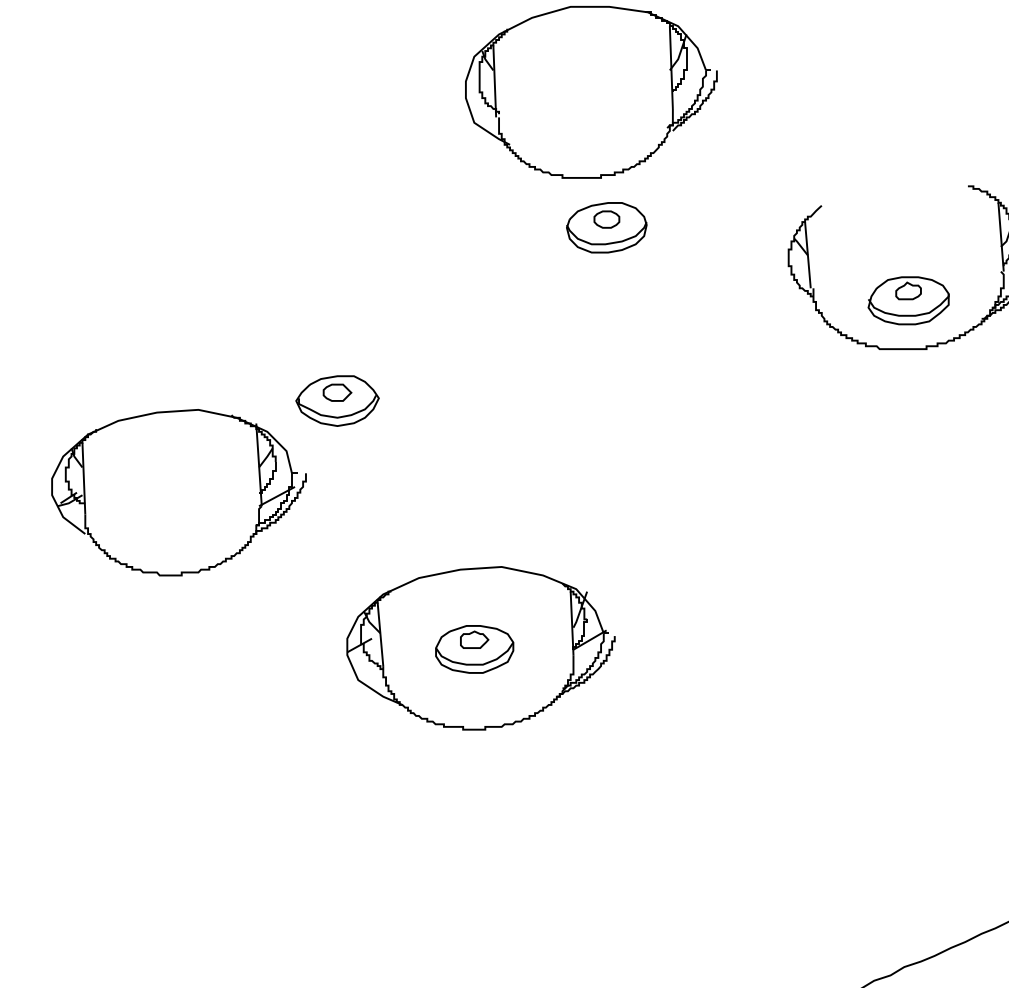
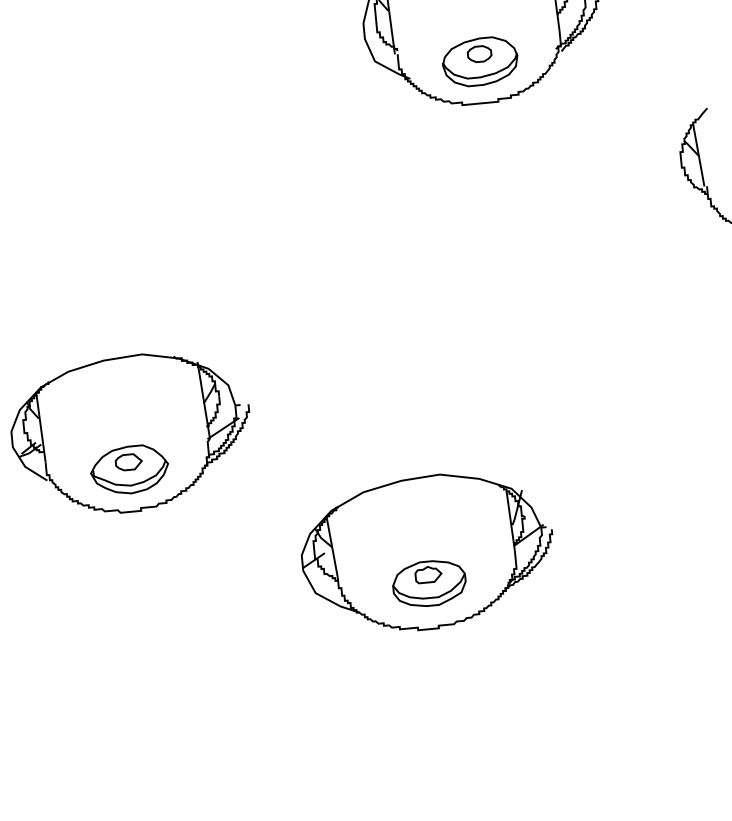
part: (606, 227) -> (479, 61), moved
part: (337, 400) -> (129, 469), moved
part: (474, 649) -> (429, 583), moved

